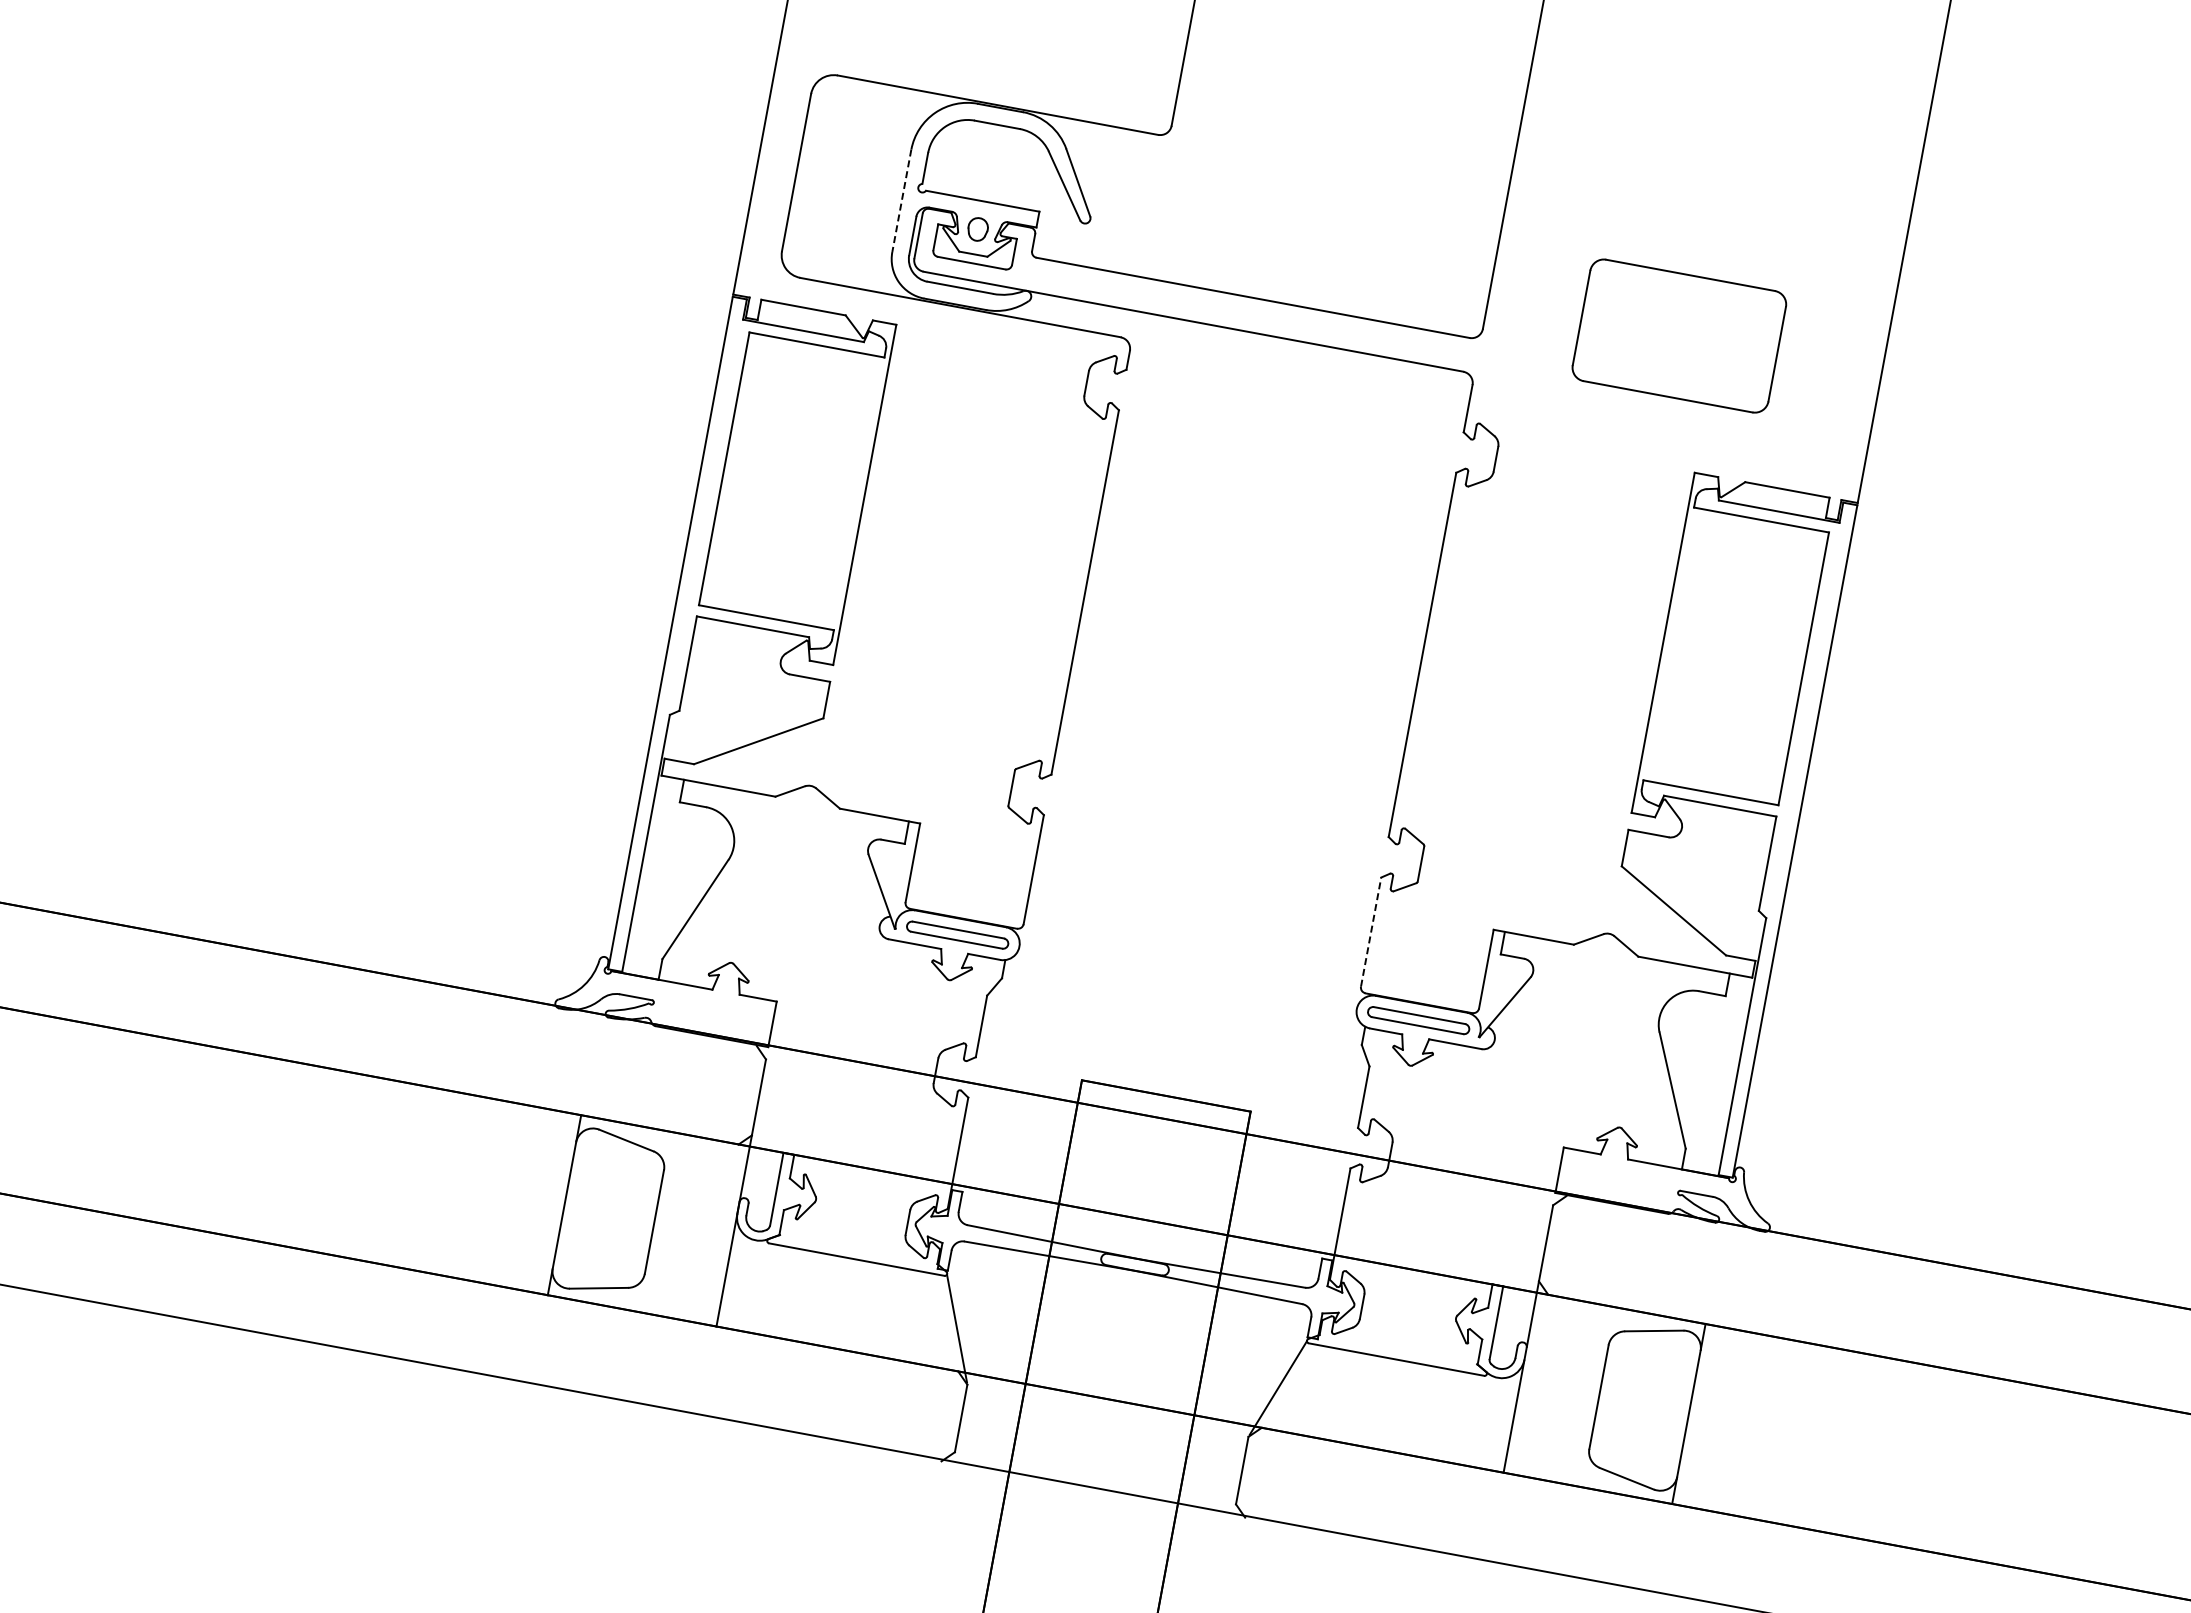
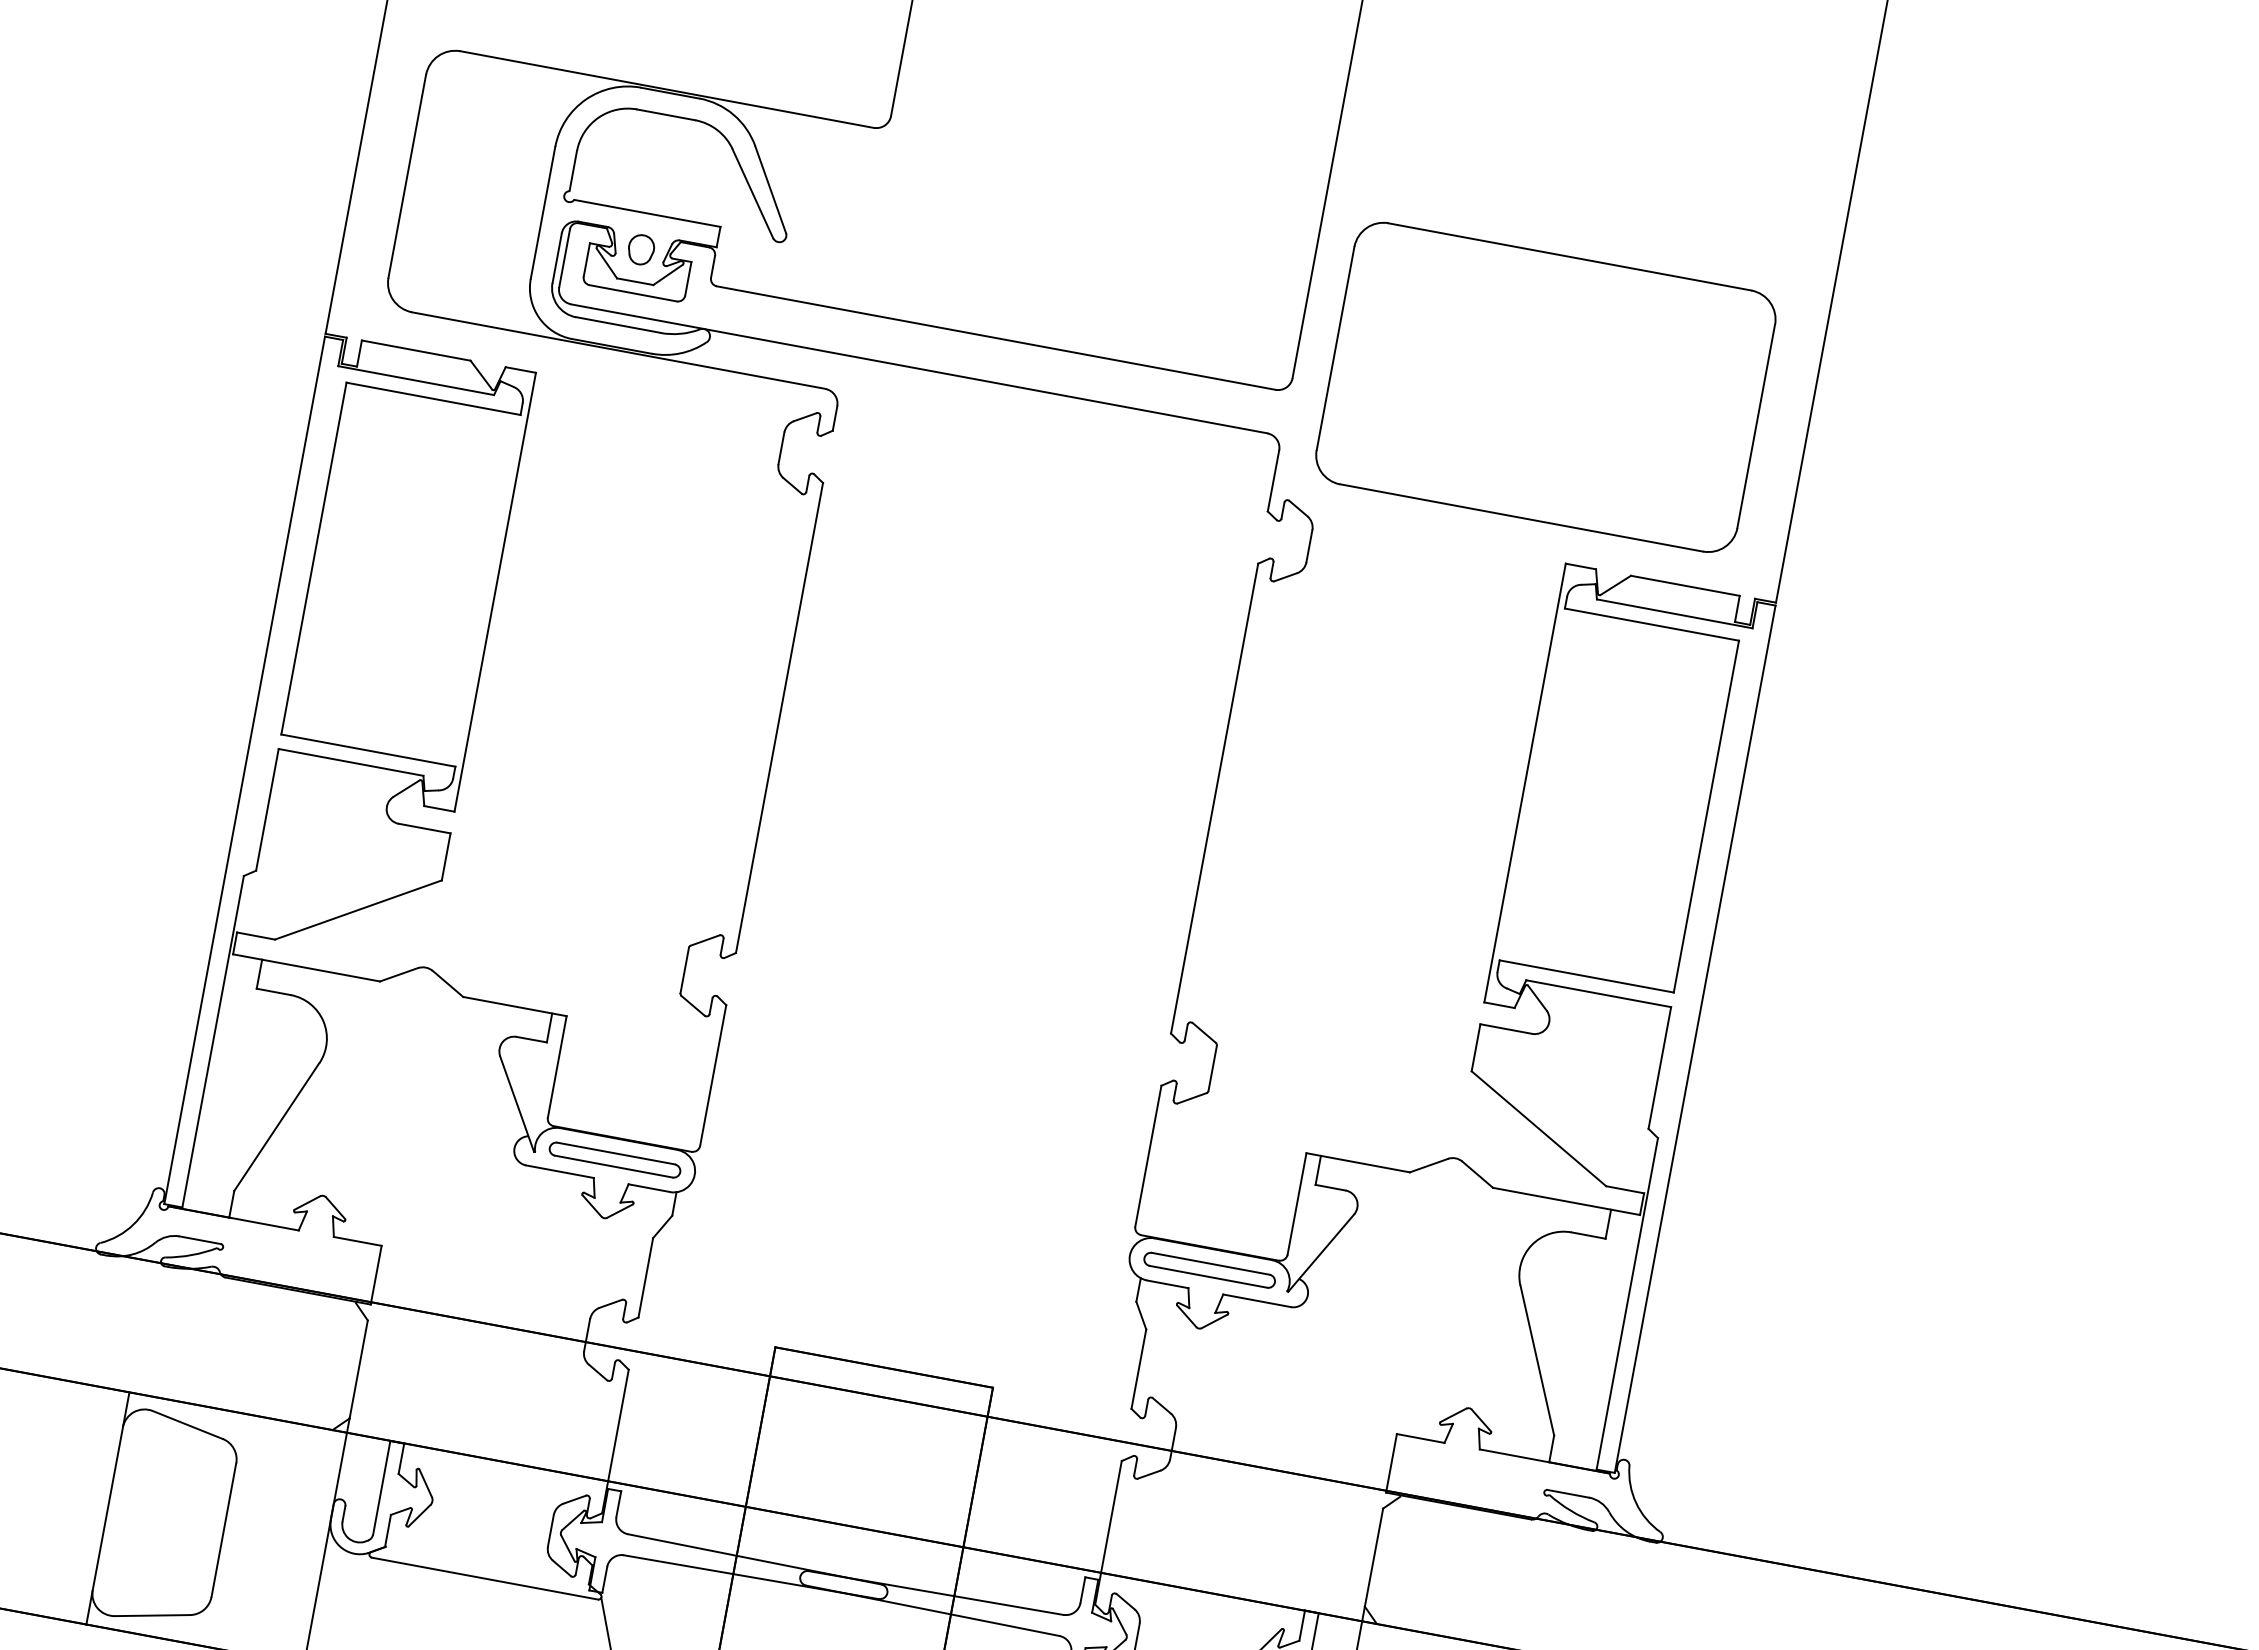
line: (901, 201) -> (542, 213), dashed -> solid
part: (1679, 335) -> (1546, 386), size x1.67
line: (1371, 931) -> (1148, 1155), dashed -> solid

